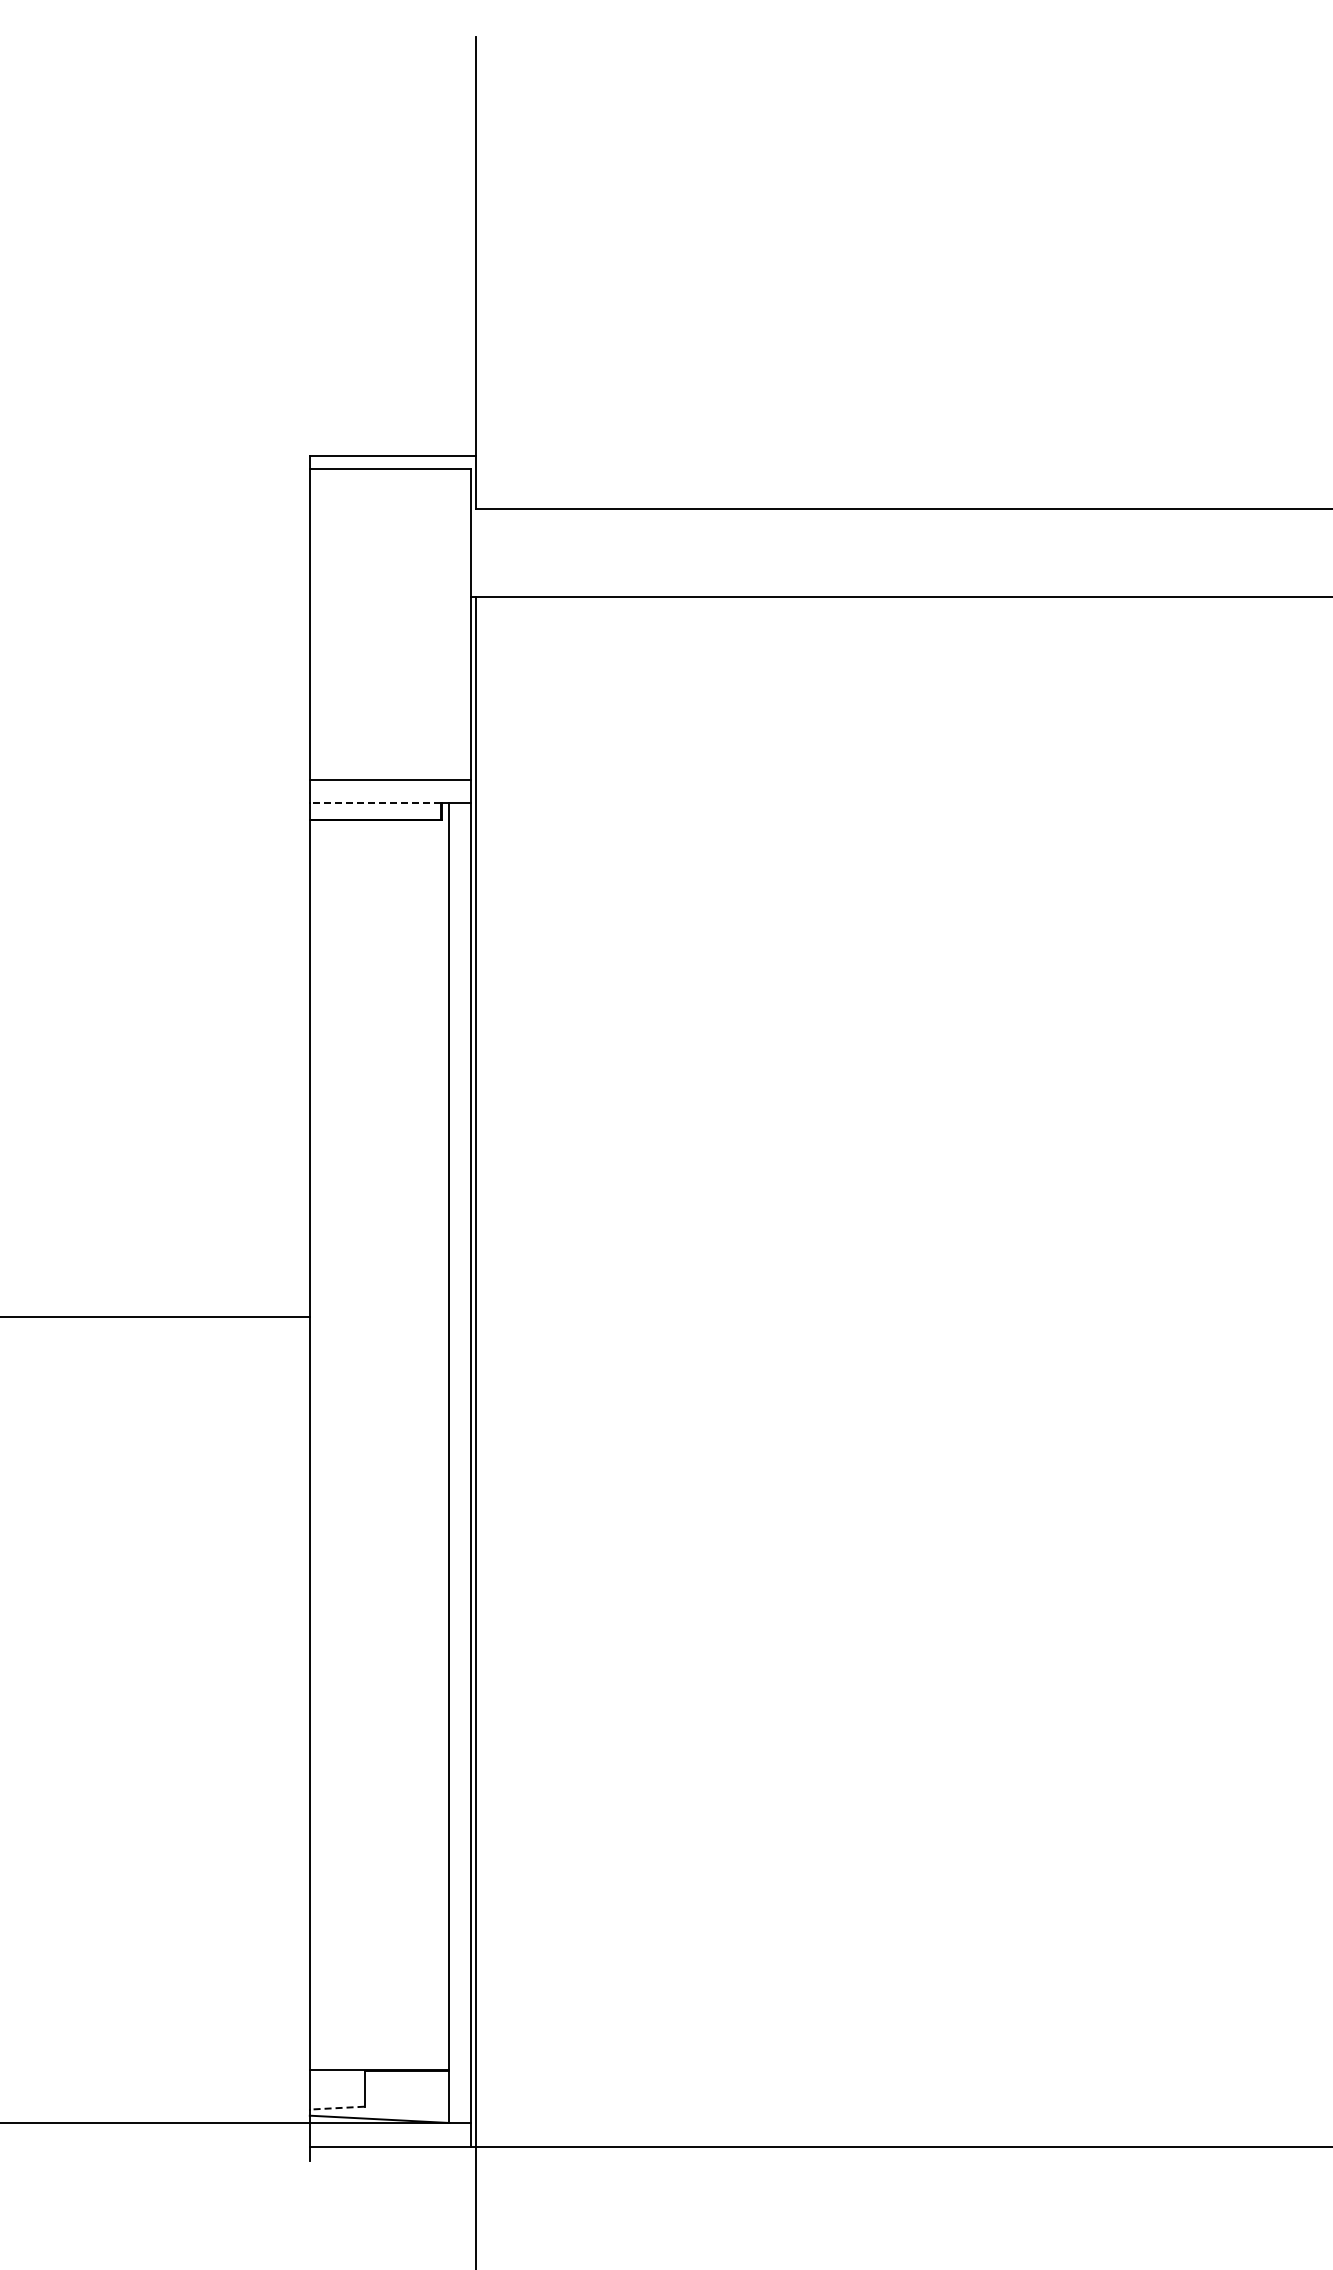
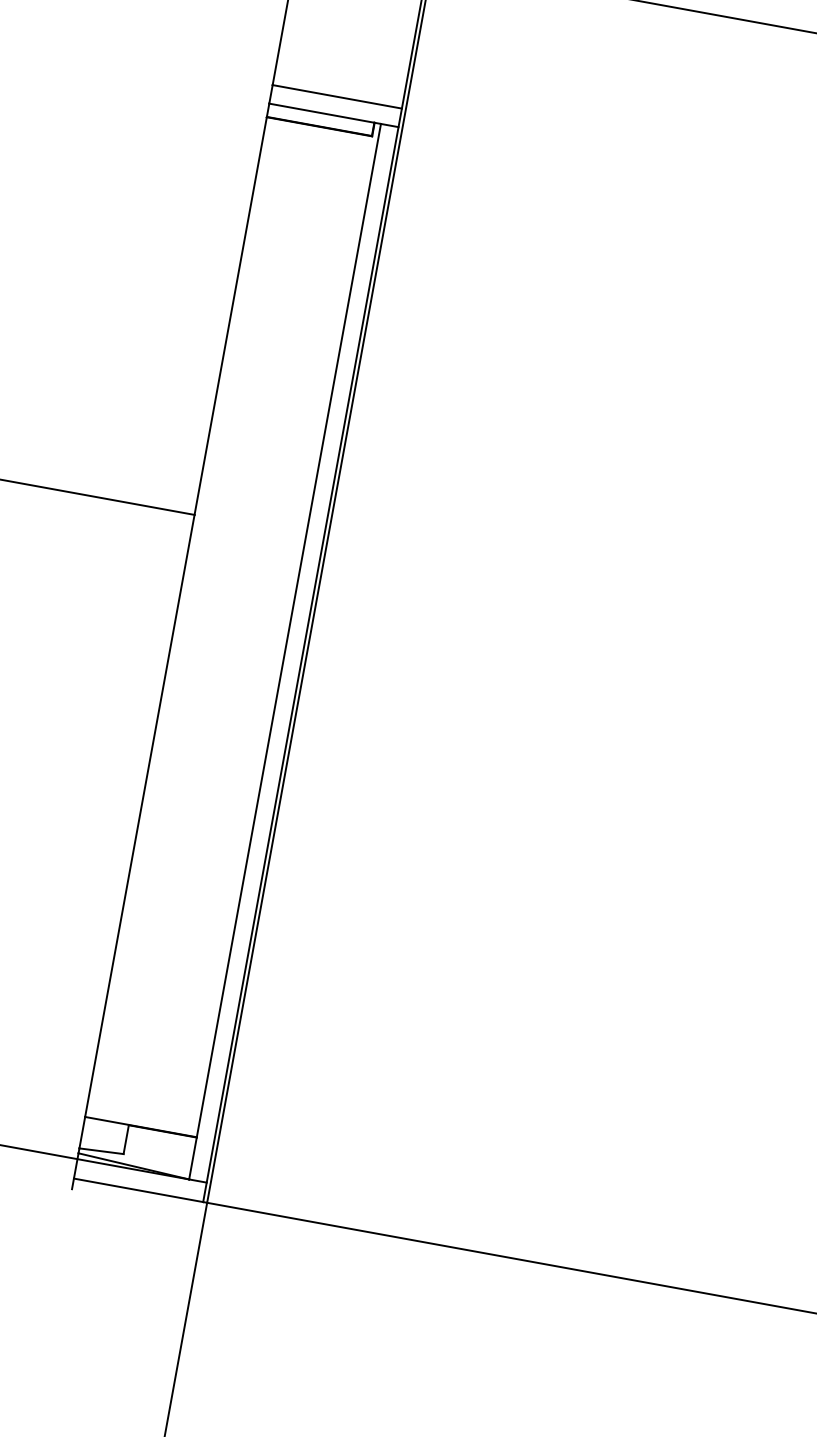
line: (375, 802) -> (321, 112), dashed -> solid
line: (336, 2108) -> (100, 1151), dashed -> solid

